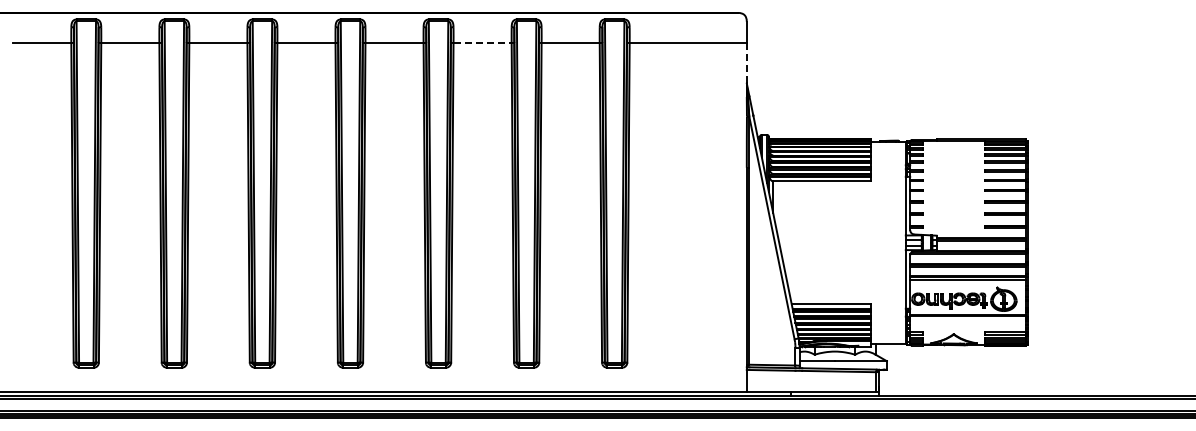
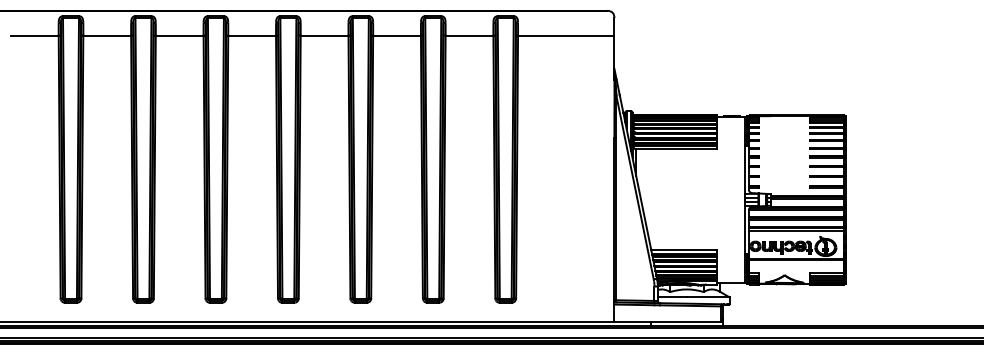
line: (483, 42) -> (397, 35), dashed -> solid
line: (746, 62) -> (614, 51), dashed -> solid

